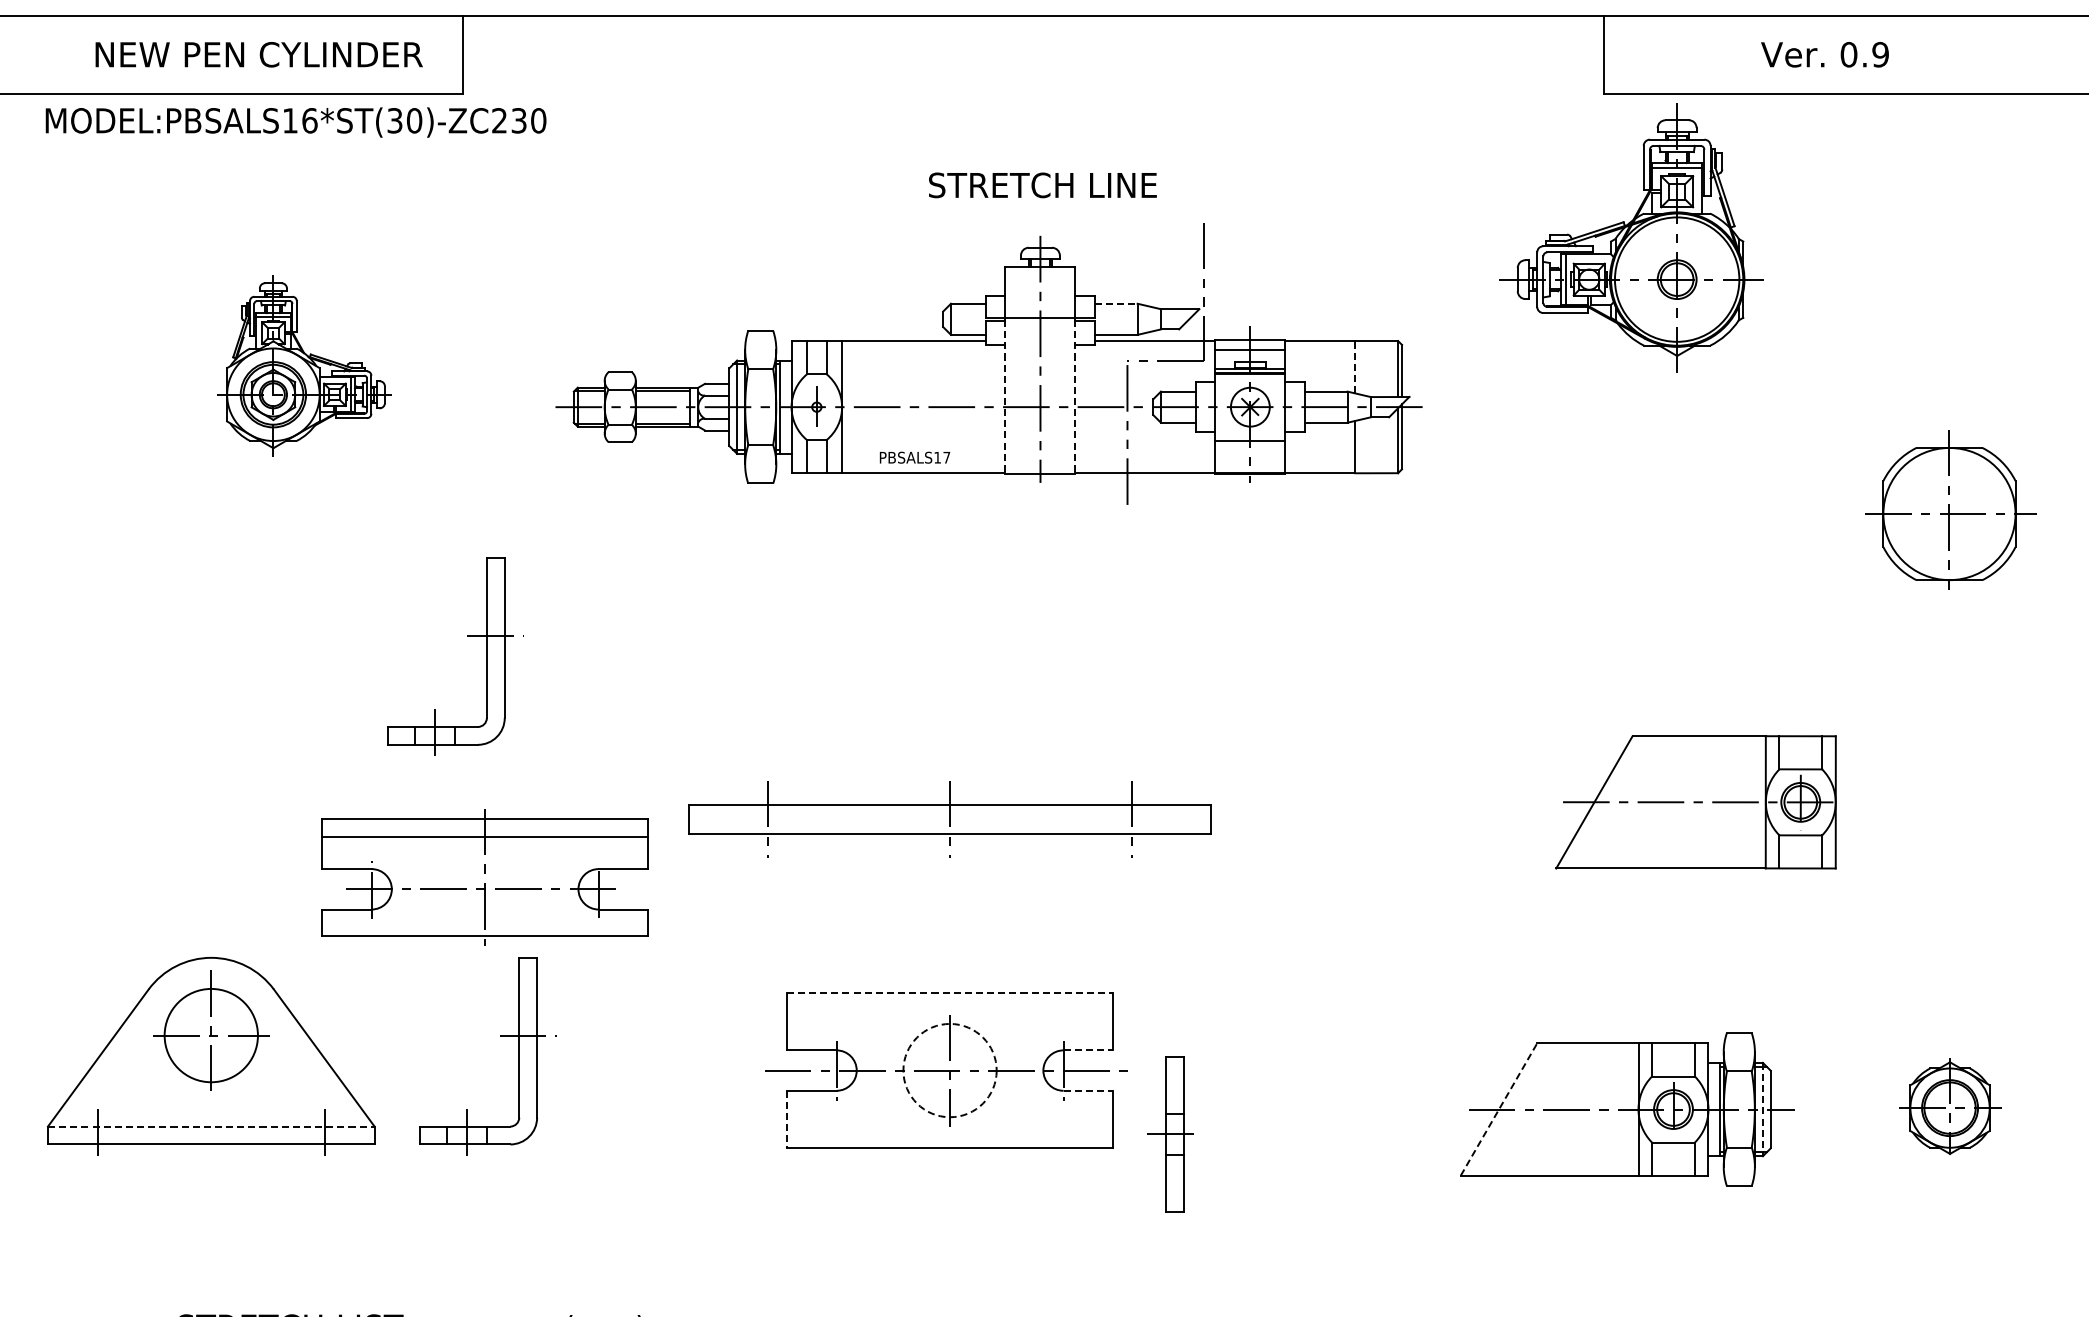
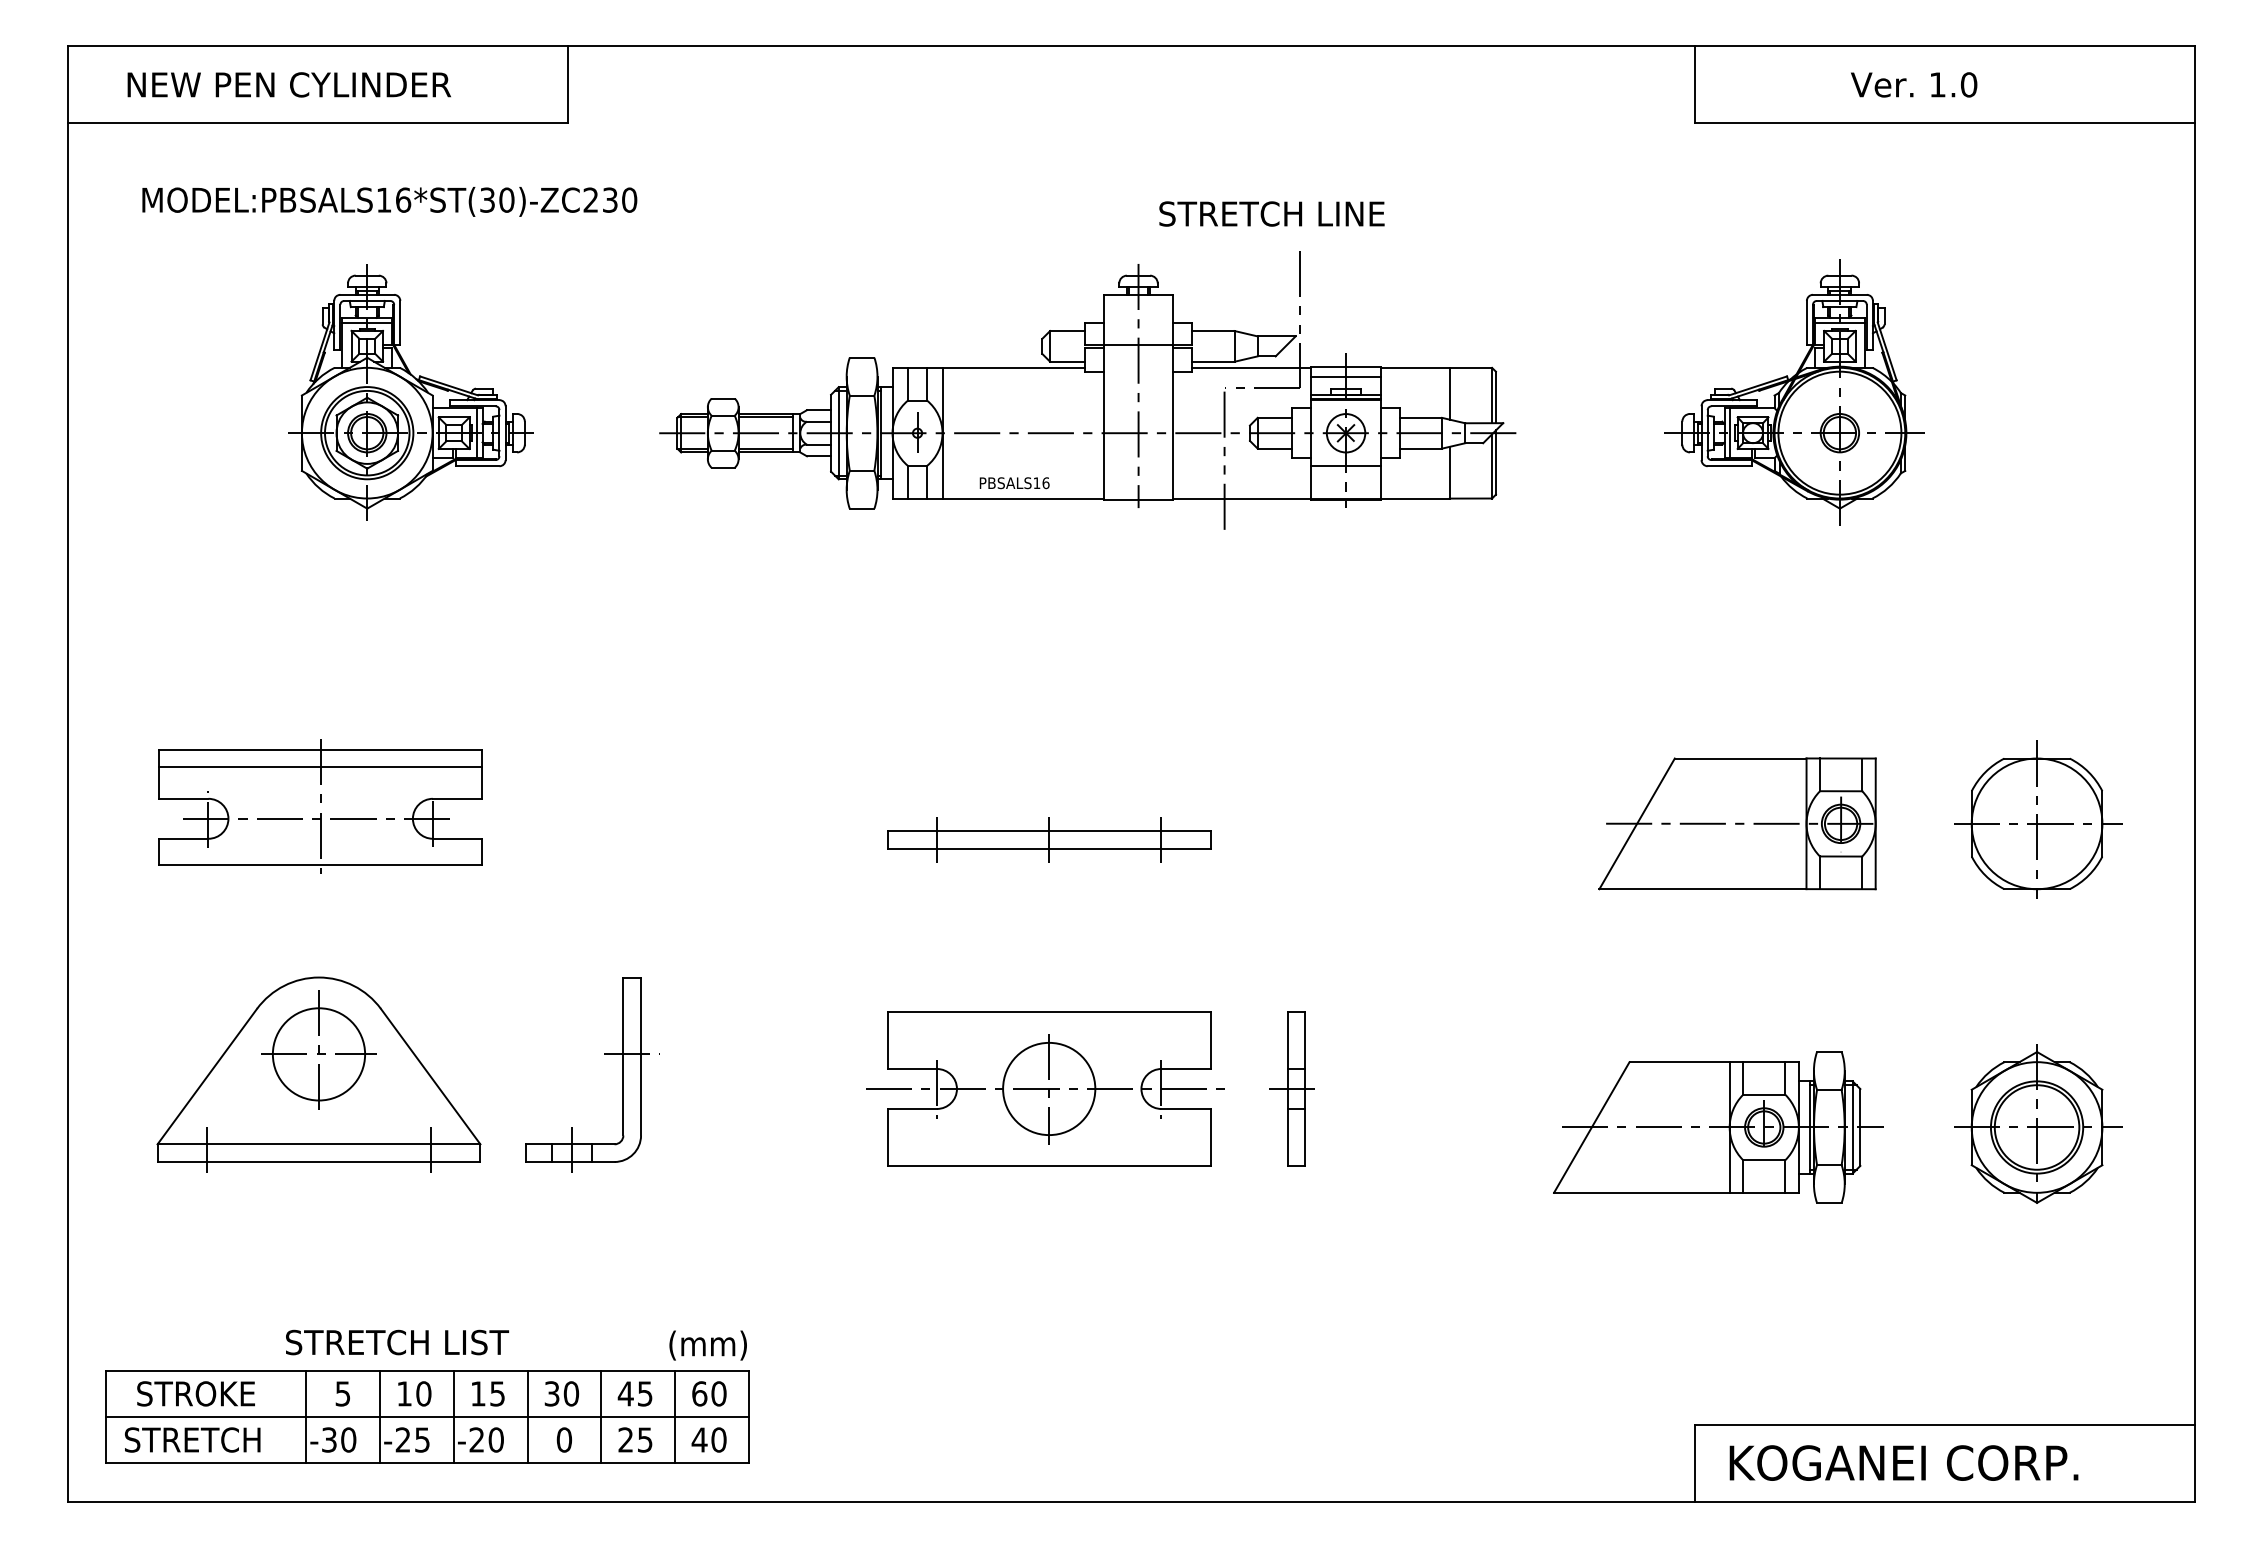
text: (258, 54) -> (288, 84), moved
text: (1864, 54) -> (1953, 84), 0.9 -> 1.0
text: (295, 122) -> (389, 201), moved
text: (1042, 184) -> (1271, 213), moved
part: (1631, 238) -> (1794, 392), moved
line: (1116, 304) -> (1213, 331), dashed -> solid
part: (303, 365) -> (410, 392), size x1.43
line: (1355, 366) -> (1449, 393), dashed -> solid
line: (1004, 397) -> (1103, 423), dashed -> solid
line: (1075, 397) -> (1173, 423), dashed -> solid
text: (946, 458) -> (1045, 483), PBSALS17 -> PBSALS16
part: (1950, 509) -> (2038, 819), moved
part: (467, 636) -> (572, 659), removed
part: (1695, 801) -> (1737, 823), moved
part: (950, 818) -> (1049, 839), size x0.62
part: (484, 876) -> (320, 806), moved
line: (950, 993) -> (1049, 1012), dashed -> solid
line: (1088, 1050) -> (1186, 1069), dashed -> solid
circle: (950, 1070) -> (1049, 1088), dashed -> solid
line: (1088, 1090) -> (1186, 1108), dashed -> solid
part: (1950, 1105) -> (2038, 1123), size x1.67
line: (1499, 1109) -> (1592, 1127), dashed -> solid
line: (1762, 1109) -> (1852, 1127), dashed -> solid
line: (786, 1119) -> (887, 1137), dashed -> solid
line: (211, 1126) -> (319, 1144), dashed -> solid
part: (1169, 1133) -> (1291, 1088), moved

